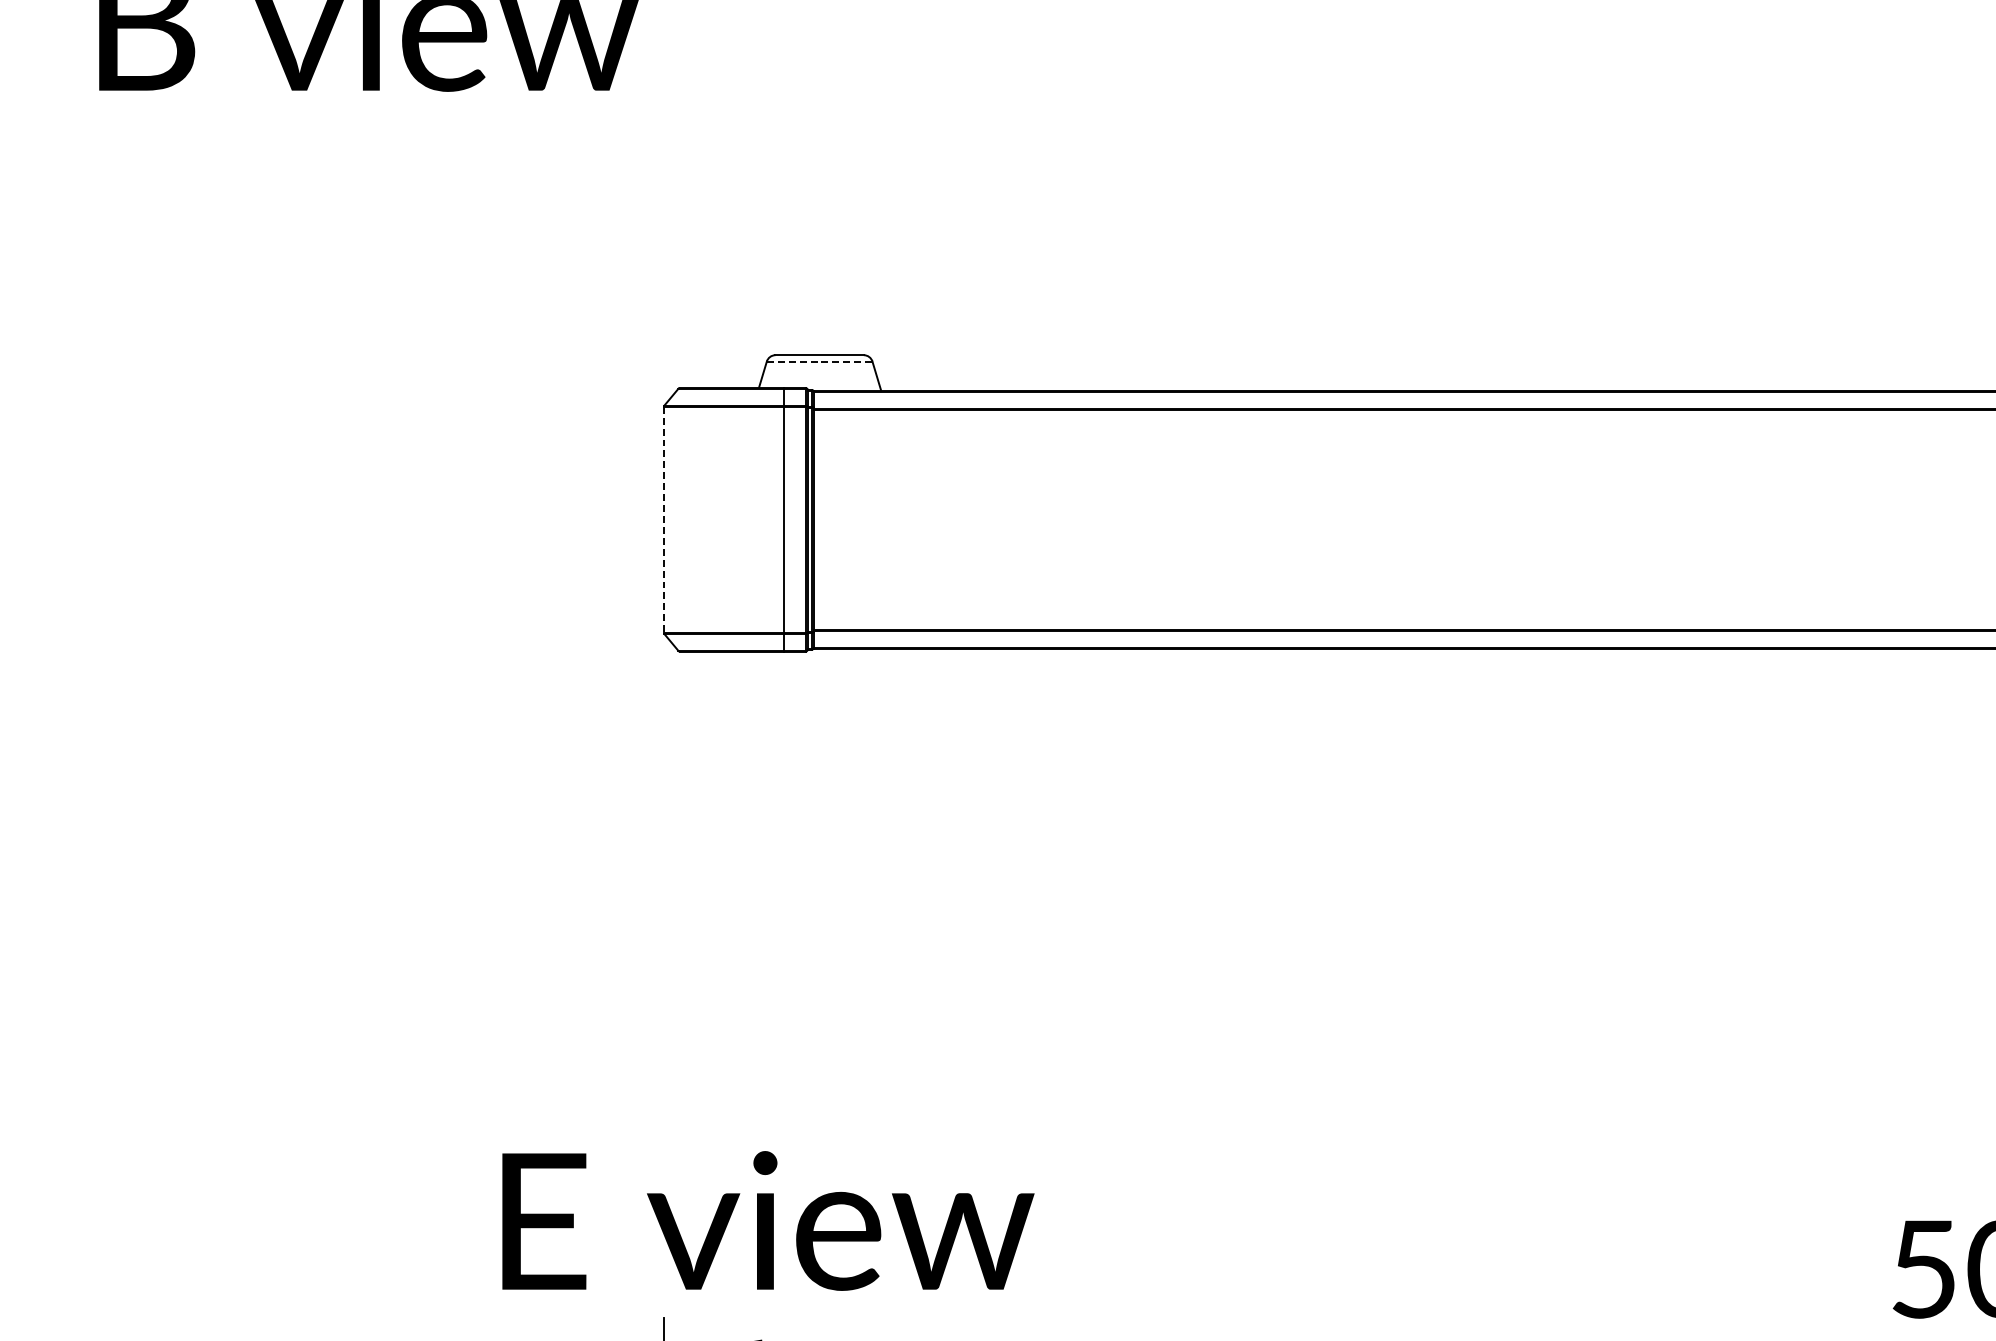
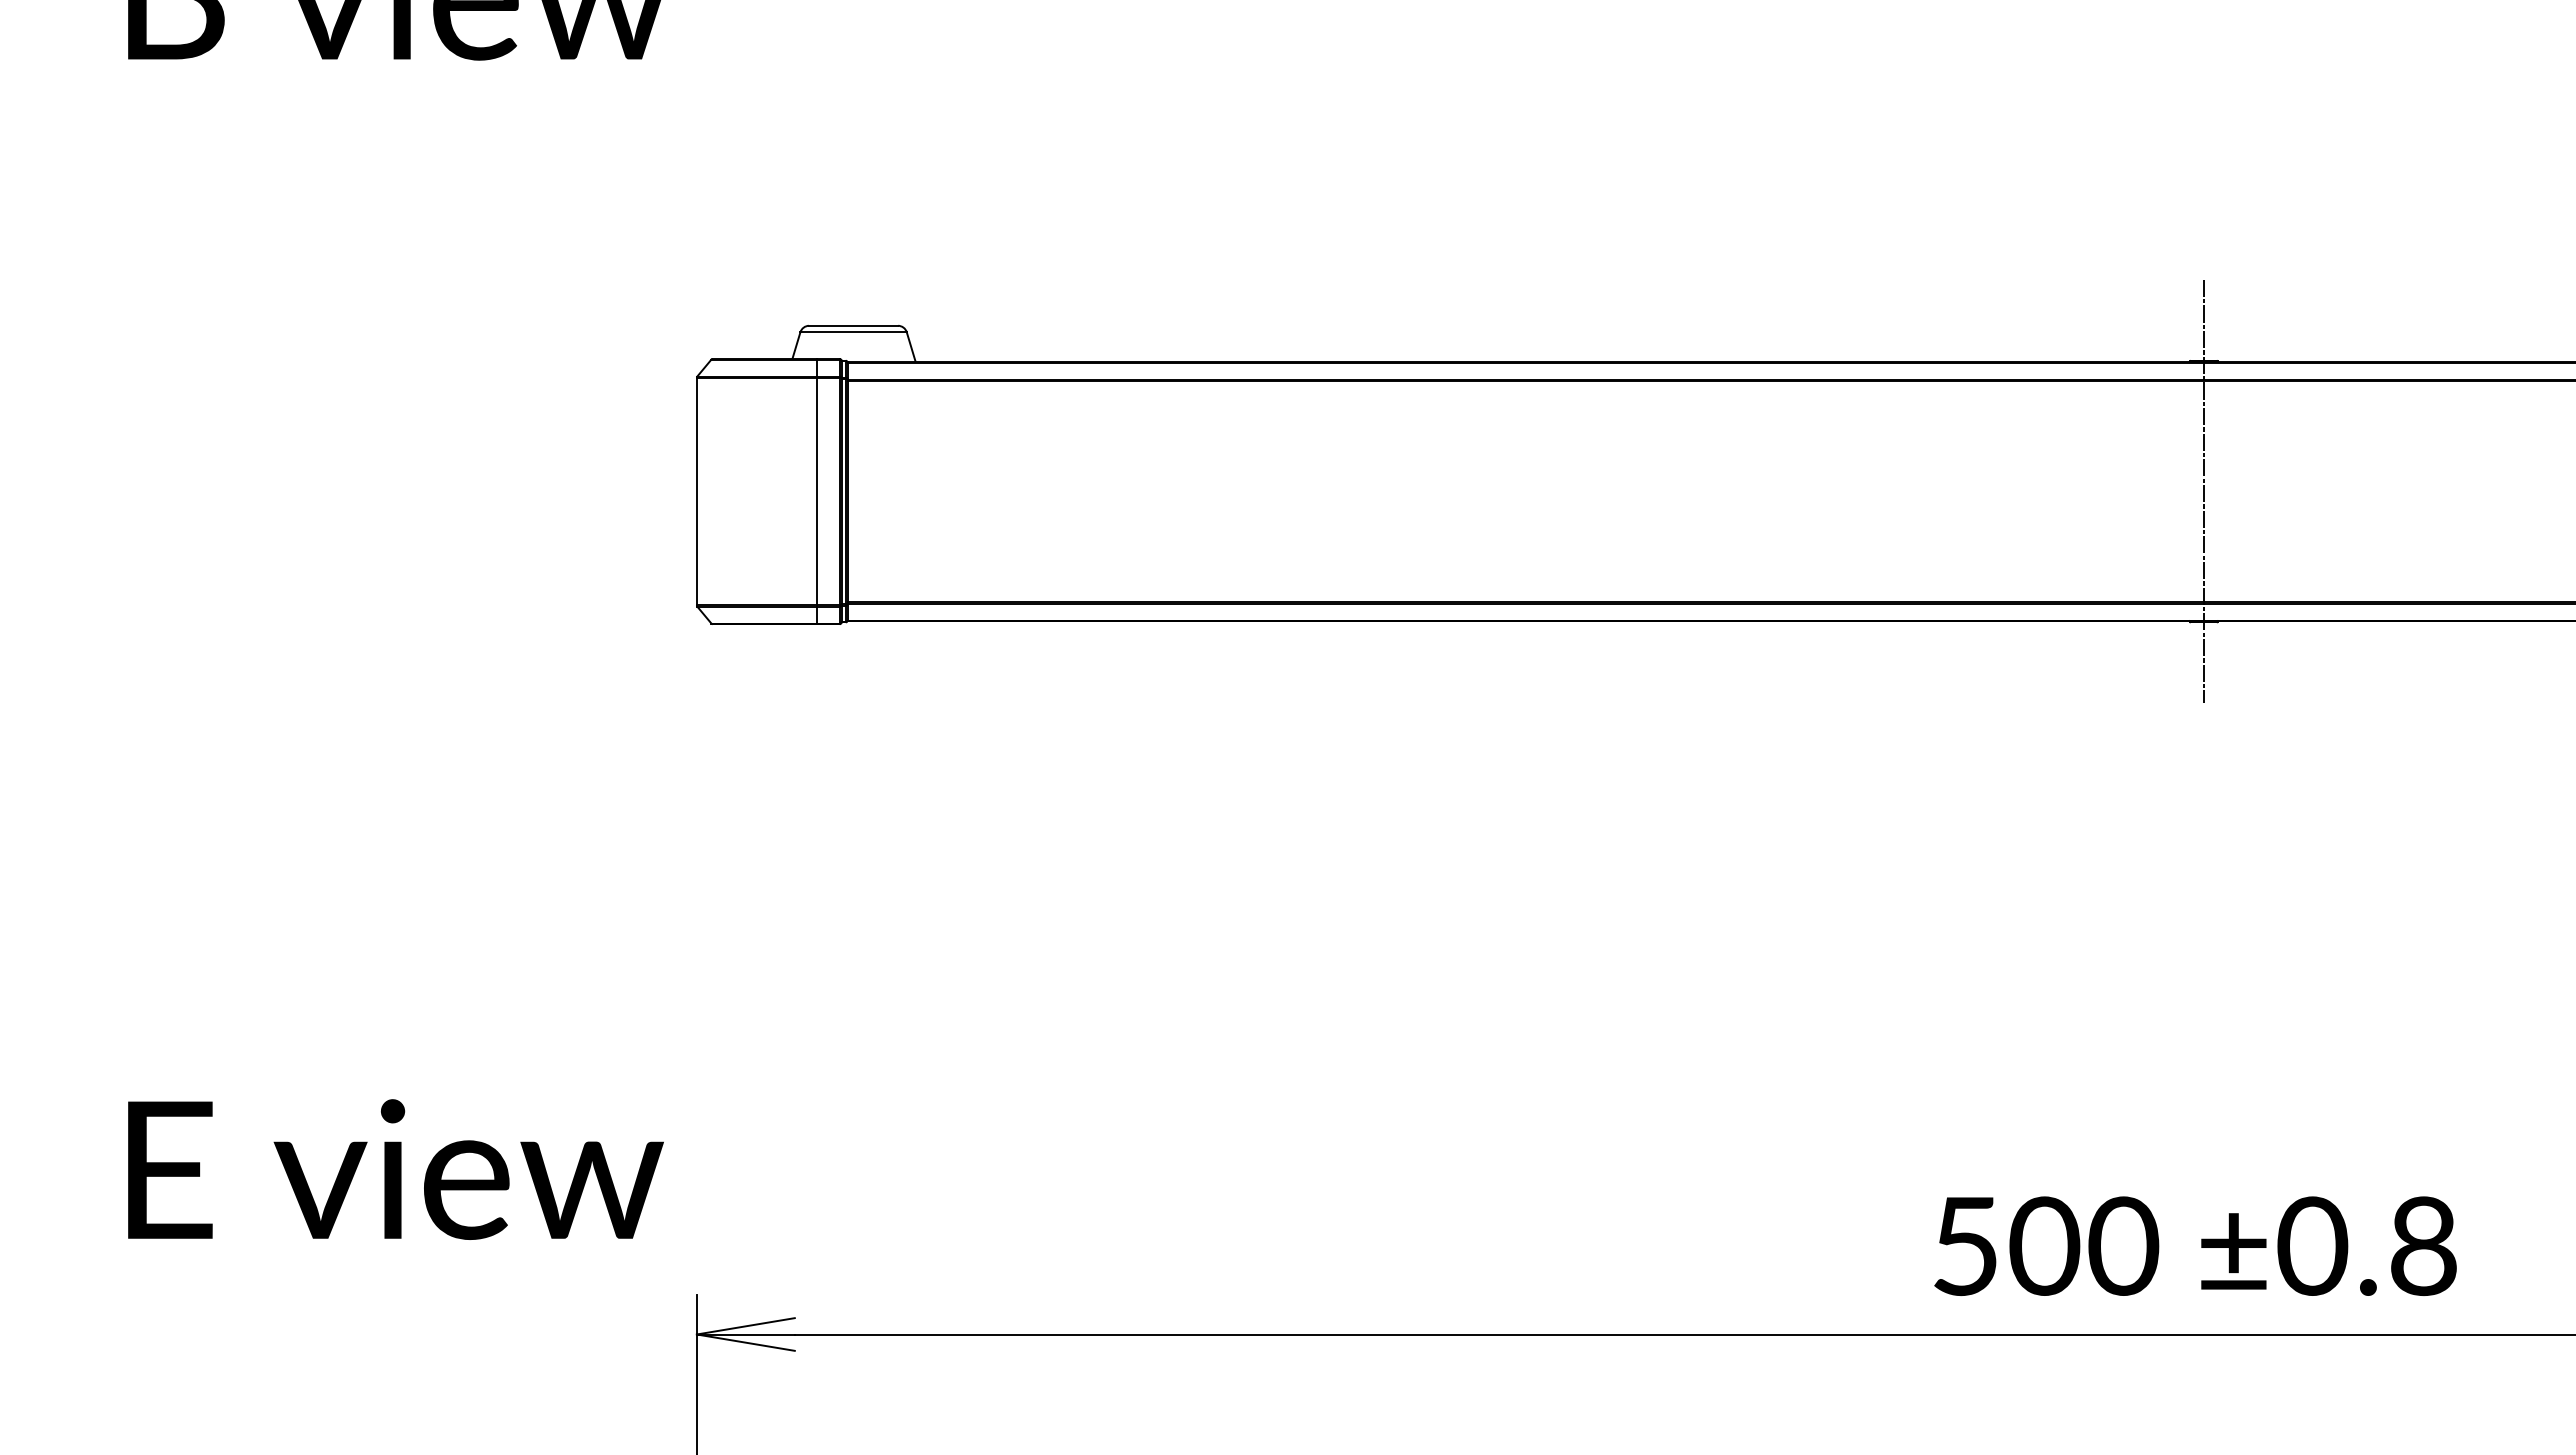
line: (820, 361) -> (854, 332), dashed -> solid
line: (663, 519) -> (696, 491), dashed -> solid
text: (767, 1220) -> (395, 1169), moved

